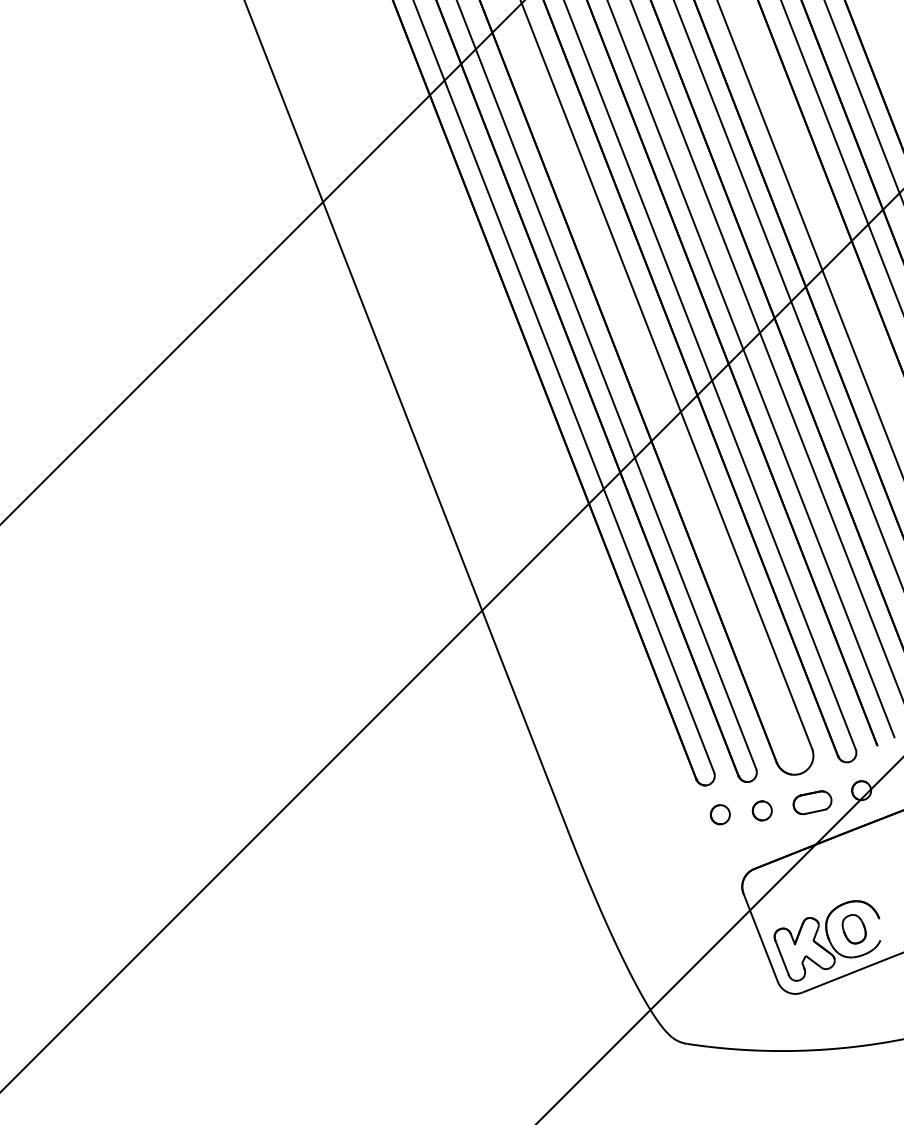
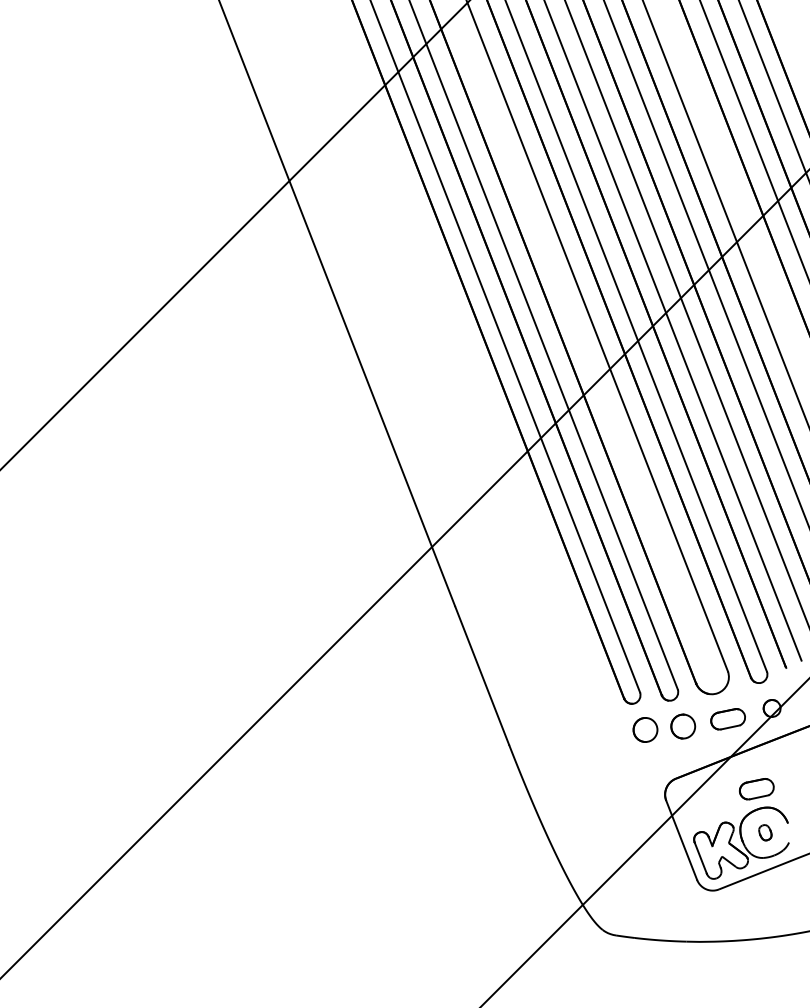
part: (761, 810) -> (682, 726), size x1.4
part: (720, 814) -> (645, 729), size x1.4
part: (844, 880) -> (756, 788), added
part: (853, 929) -> (764, 832), size x0.6

